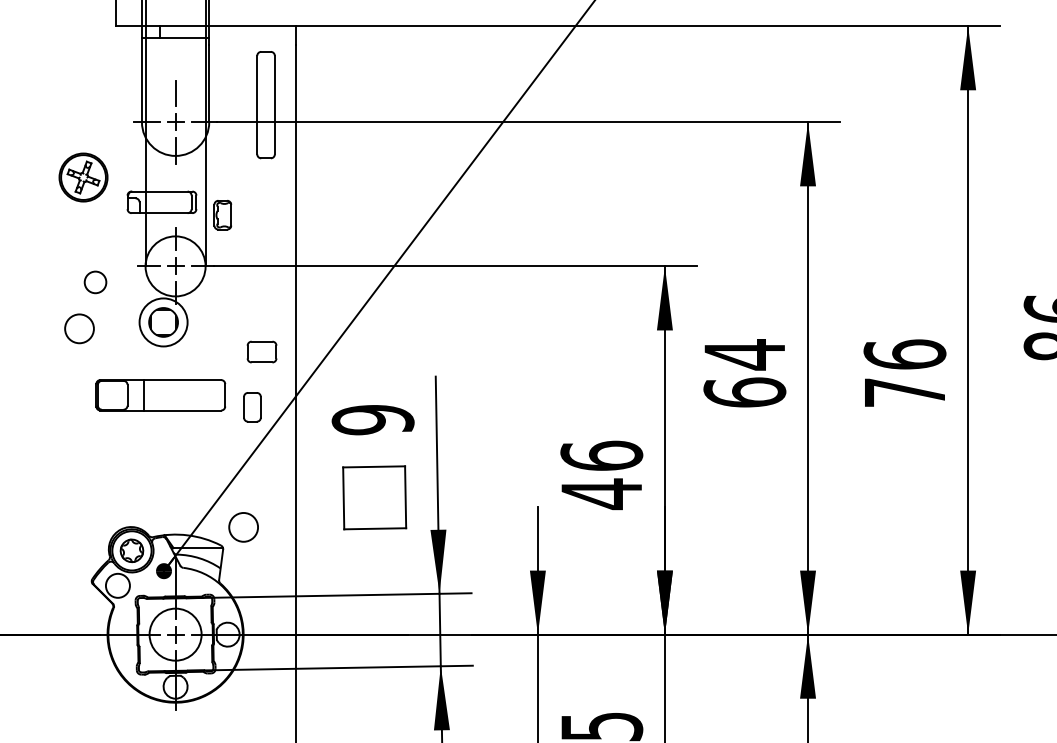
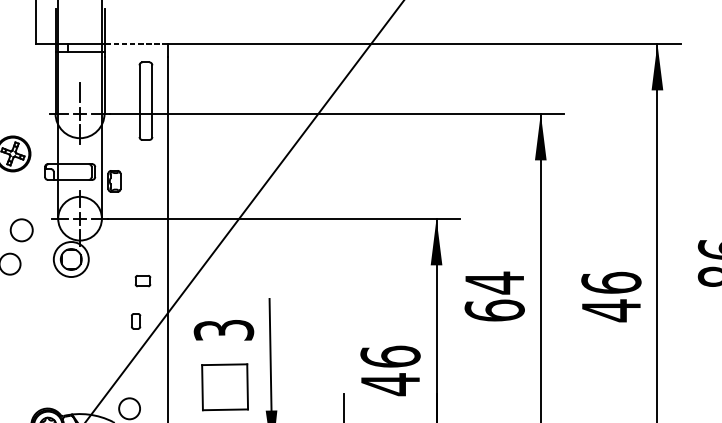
line: (251, 26) -> (135, 43), solid -> dashed
circle: (95, 282) -> (21, 230), size x1.4
part: (261, 351) -> (142, 280), size x0.7
text: (904, 392) -> (611, 310), 76 -> 46
part: (160, 395) -> (69, 312), removed
part: (252, 407) -> (136, 321), size x0.7
text: (372, 420) -> (223, 330), 9 -> 3

